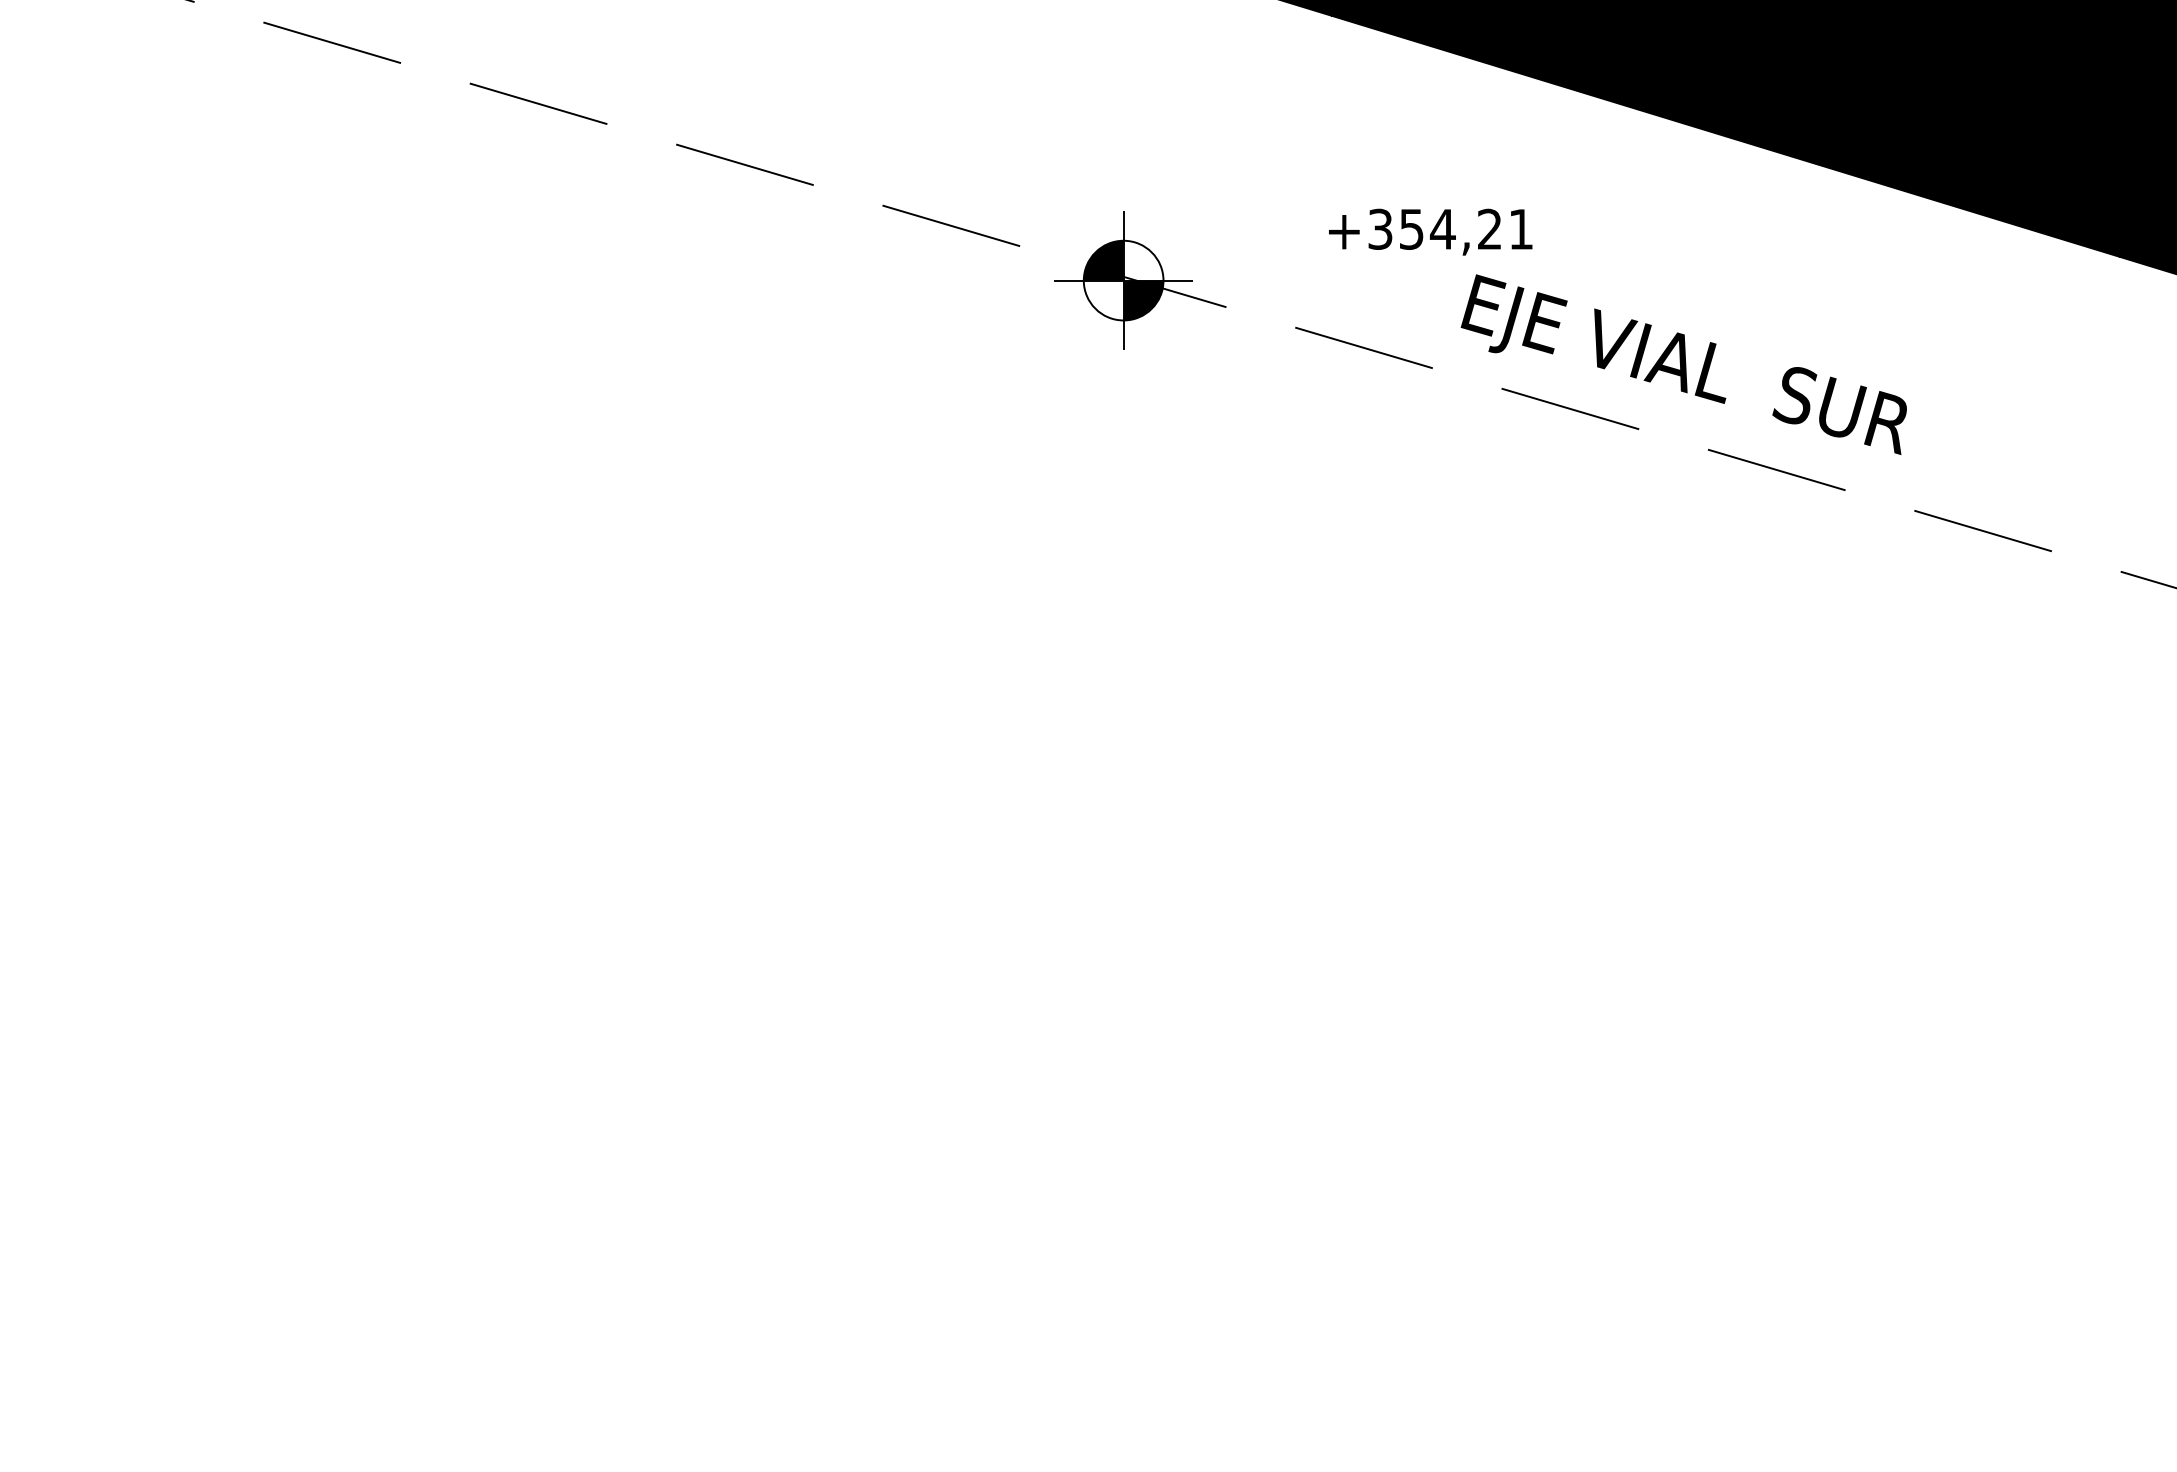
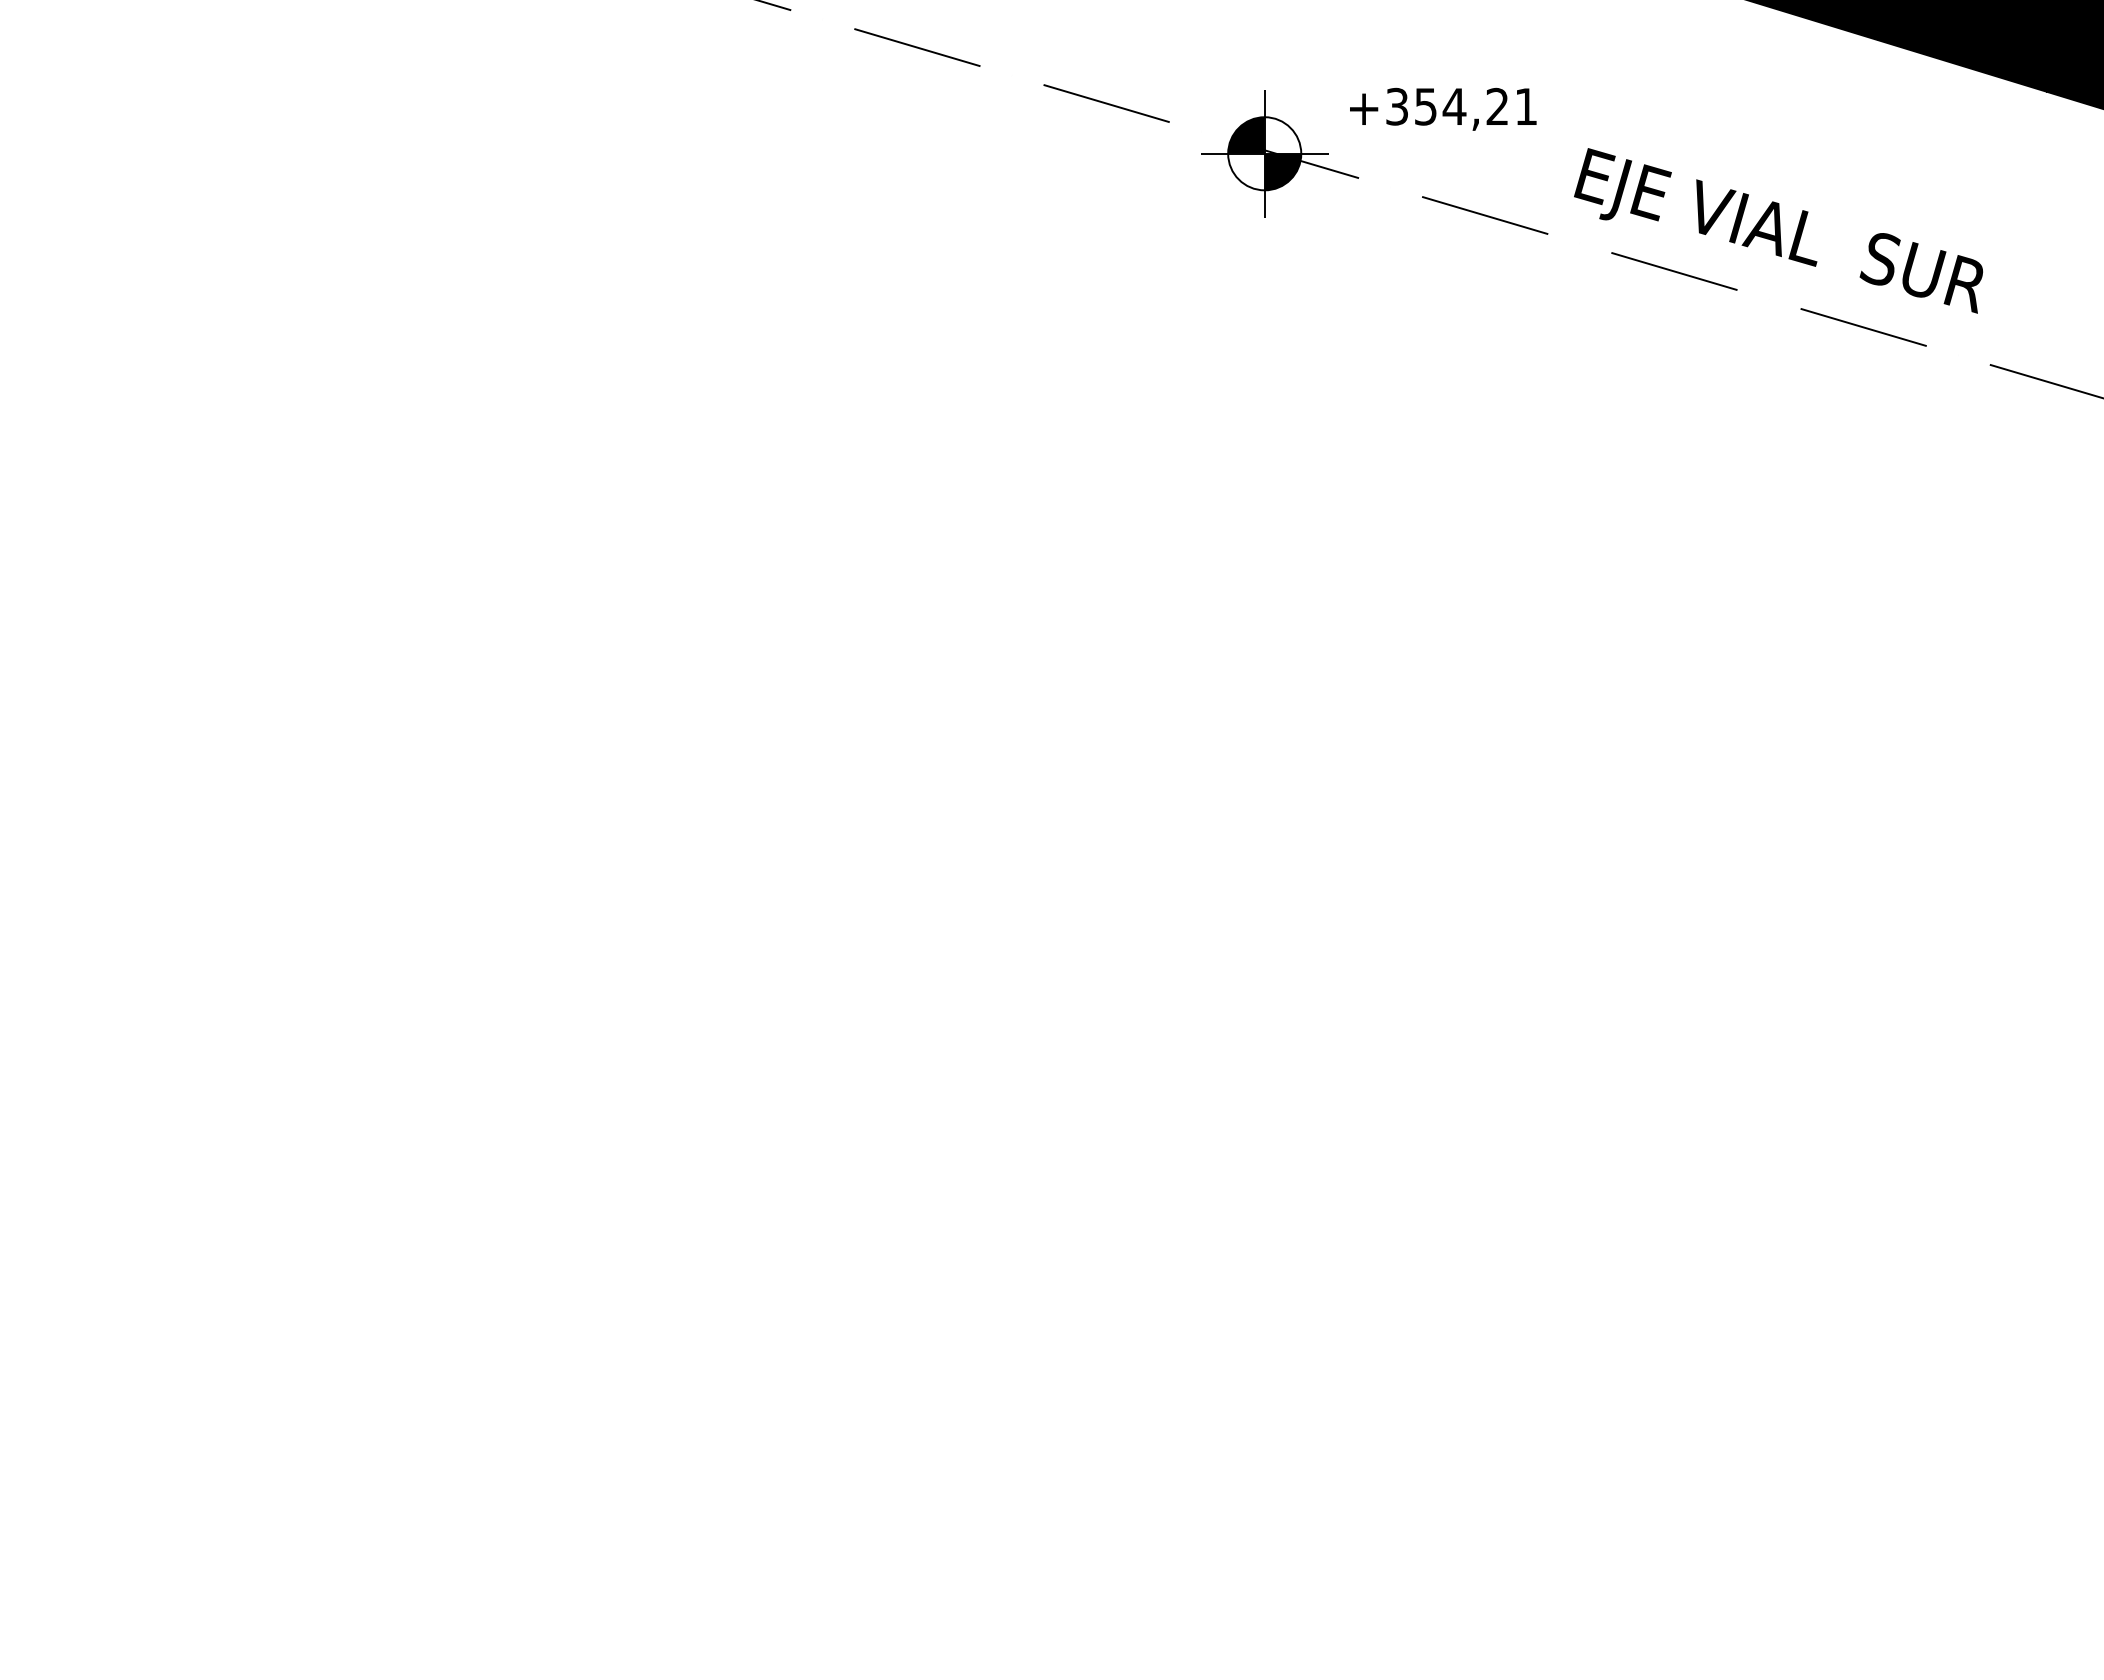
text: (1430, 231) -> (1443, 108), moved

